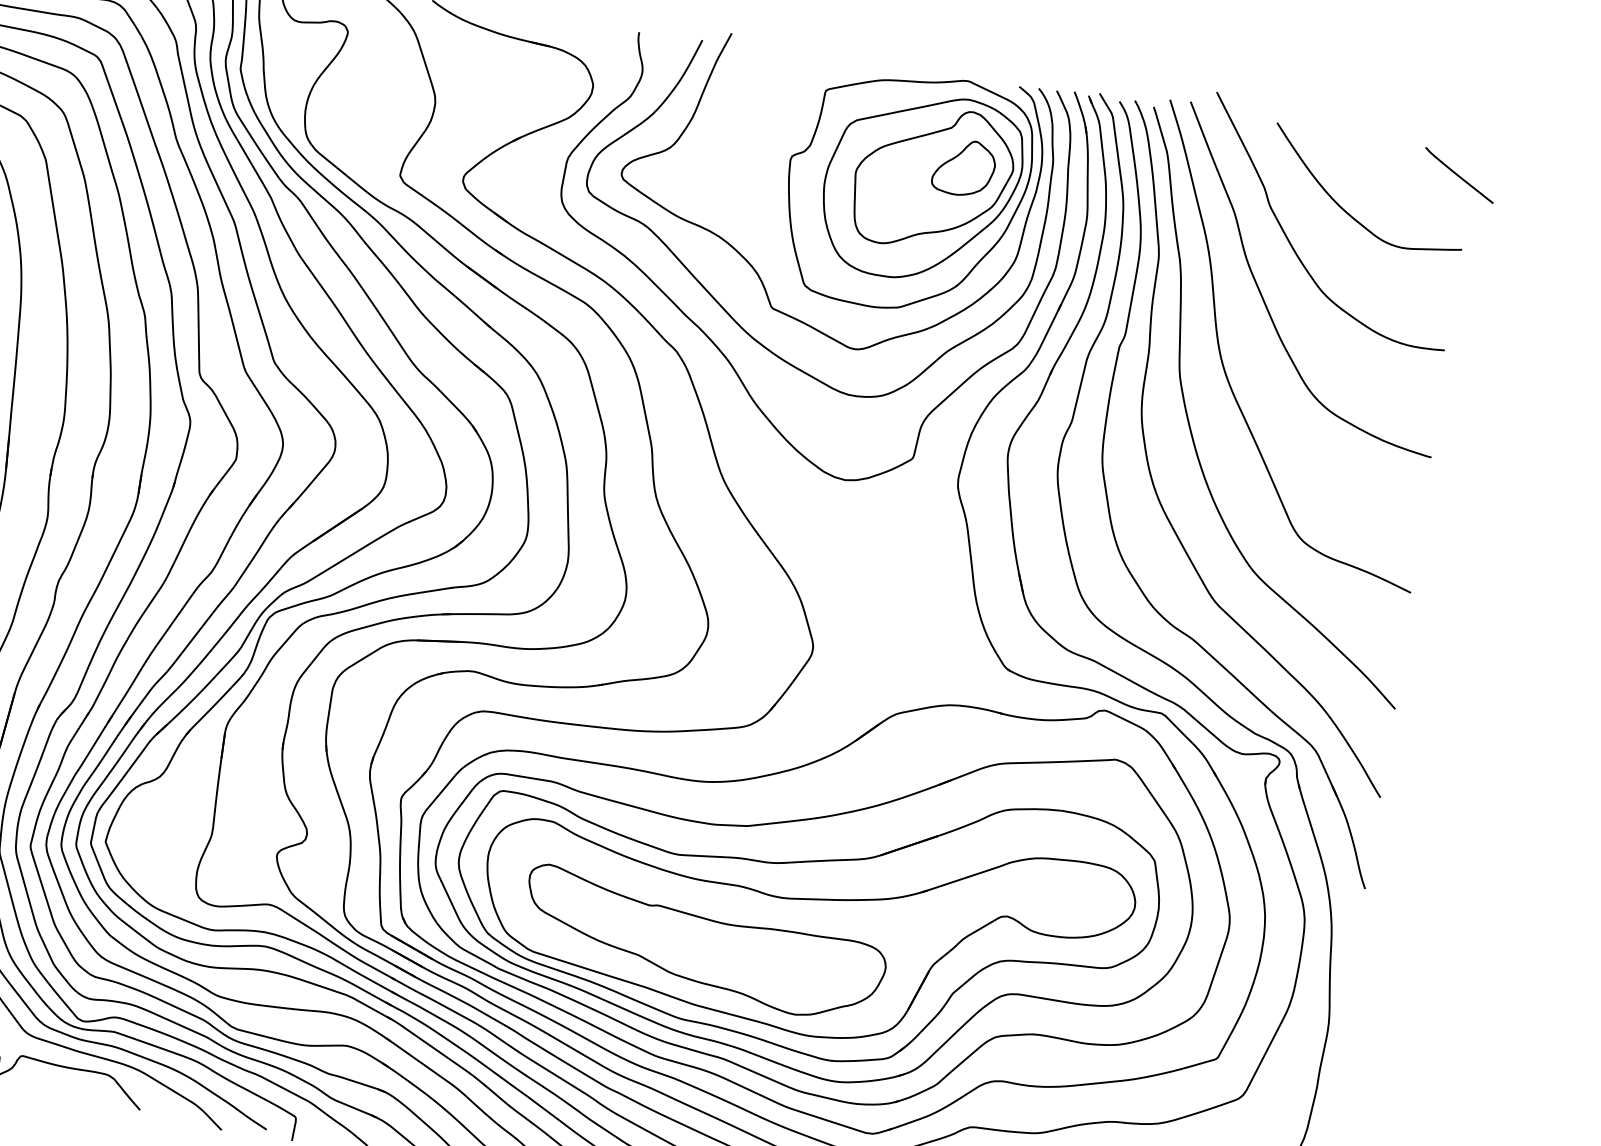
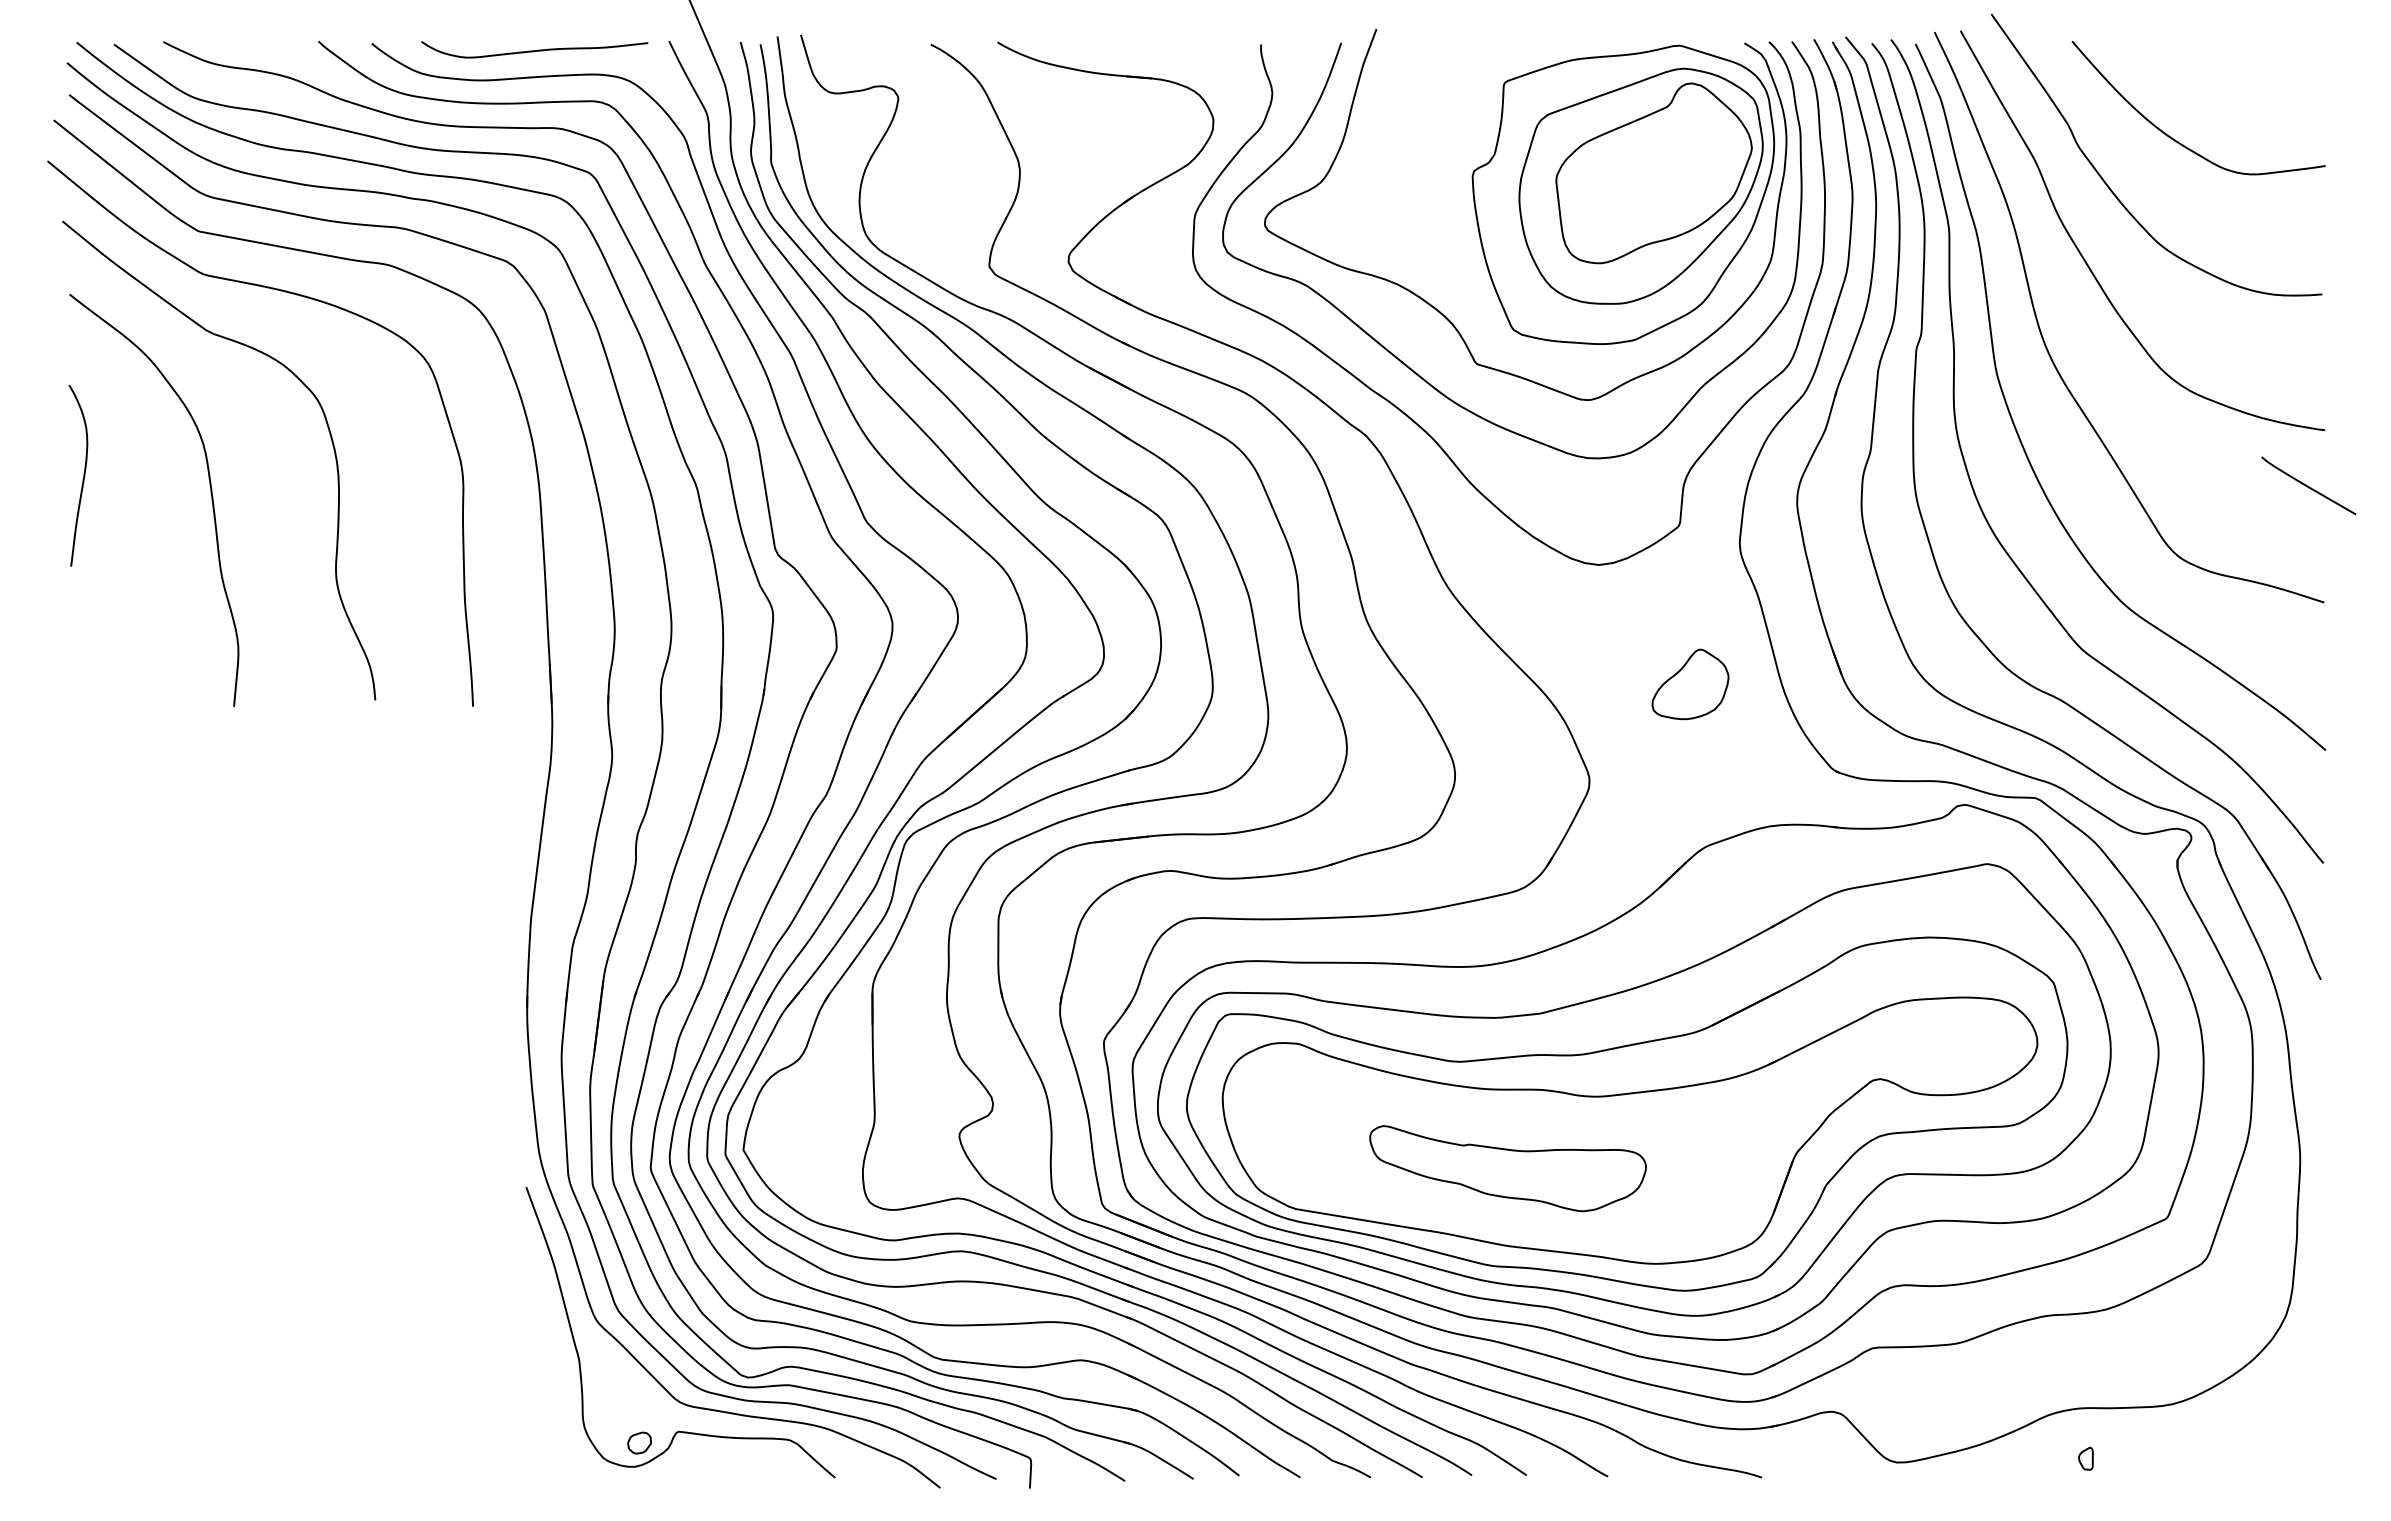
part: (964, 167) -> (1690, 684), moved
curve: (1458, 175) -> (2307, 485), moved
part: (704, 944) -> (1507, 1168), size x0.6

